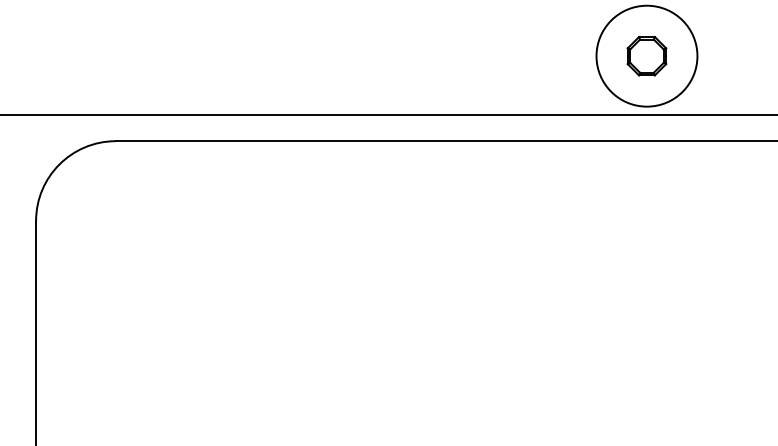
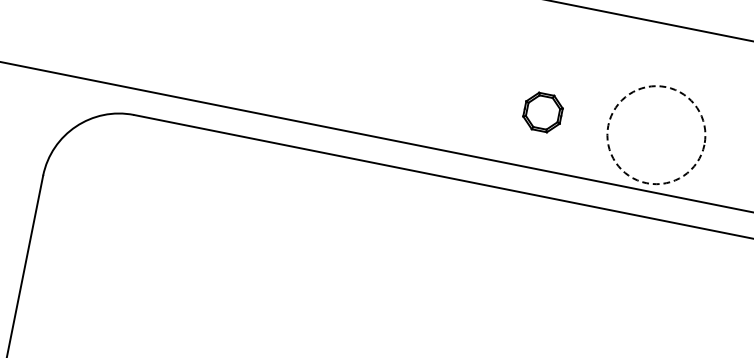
circle: (646, 55) -> (656, 134), solid -> dashed
part: (646, 55) -> (542, 111), moved

